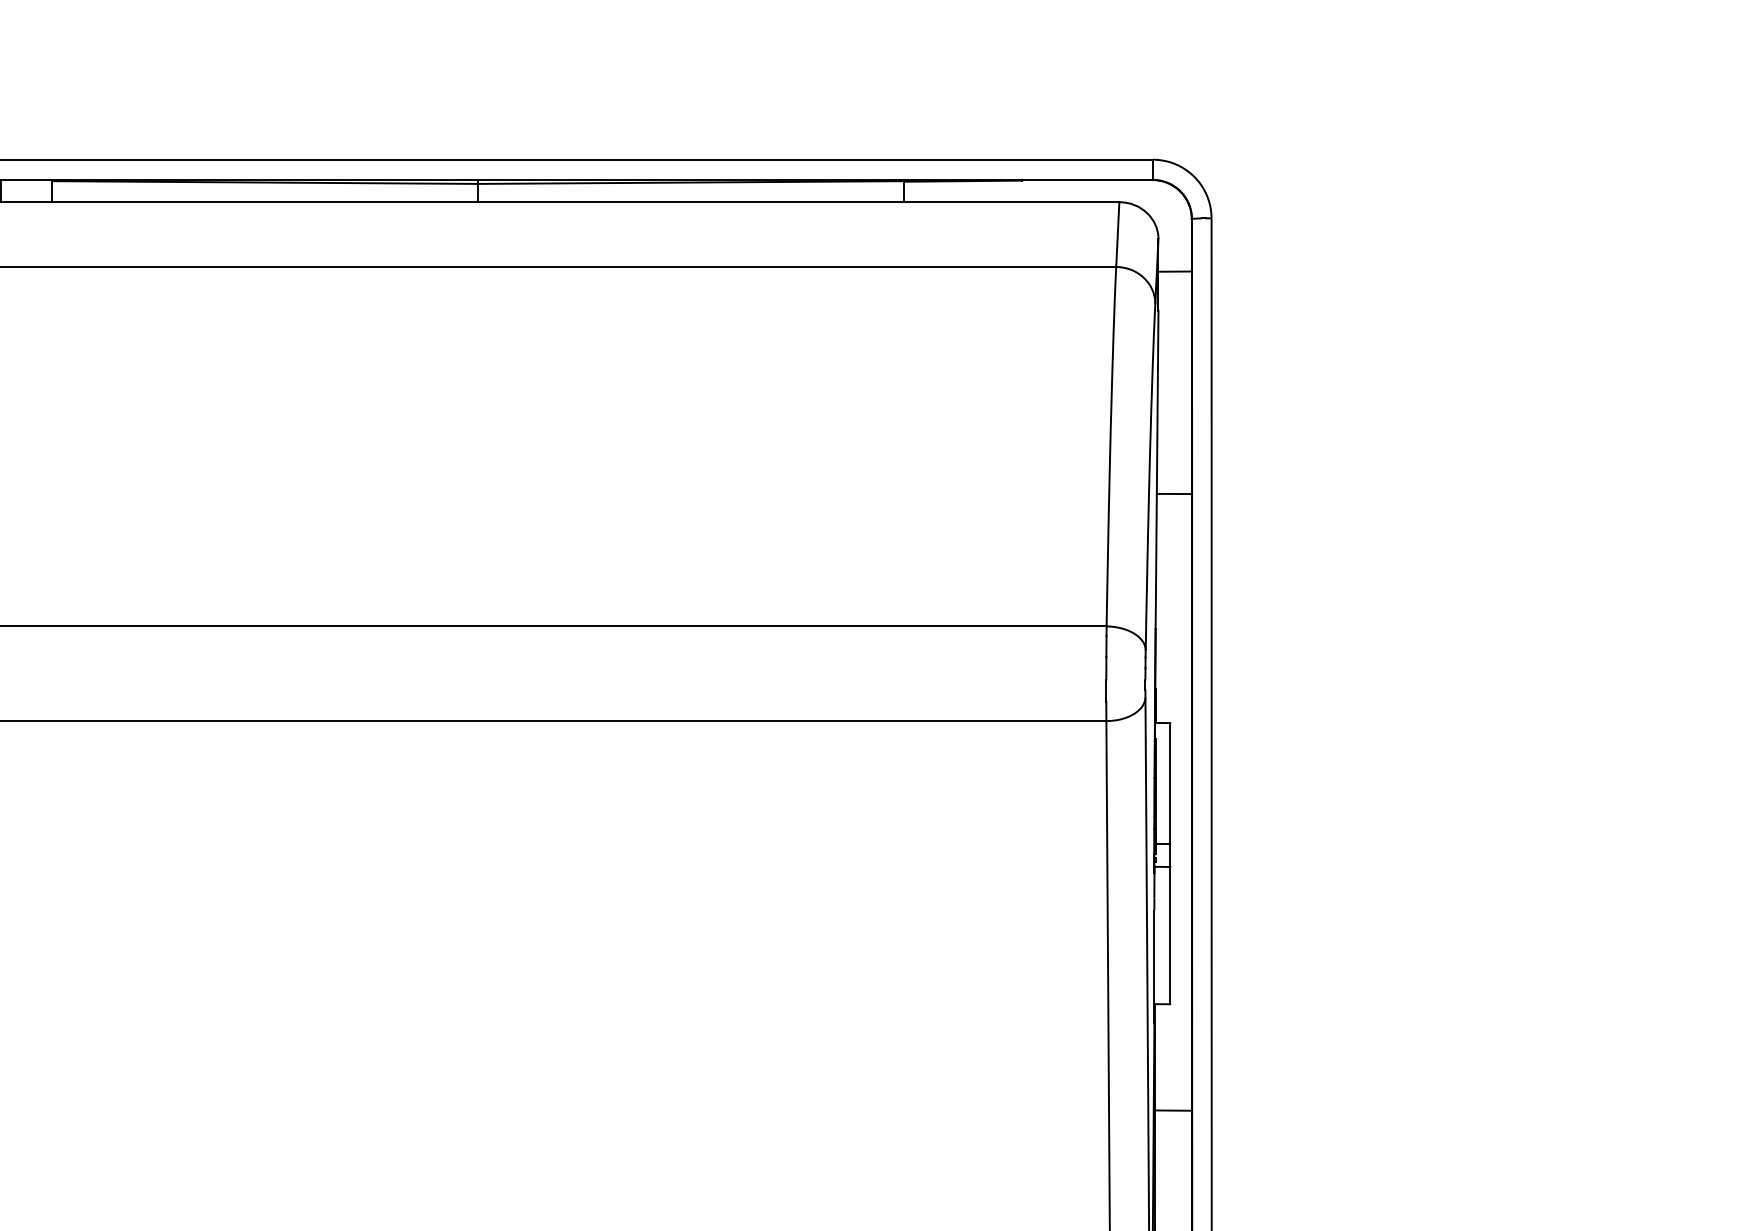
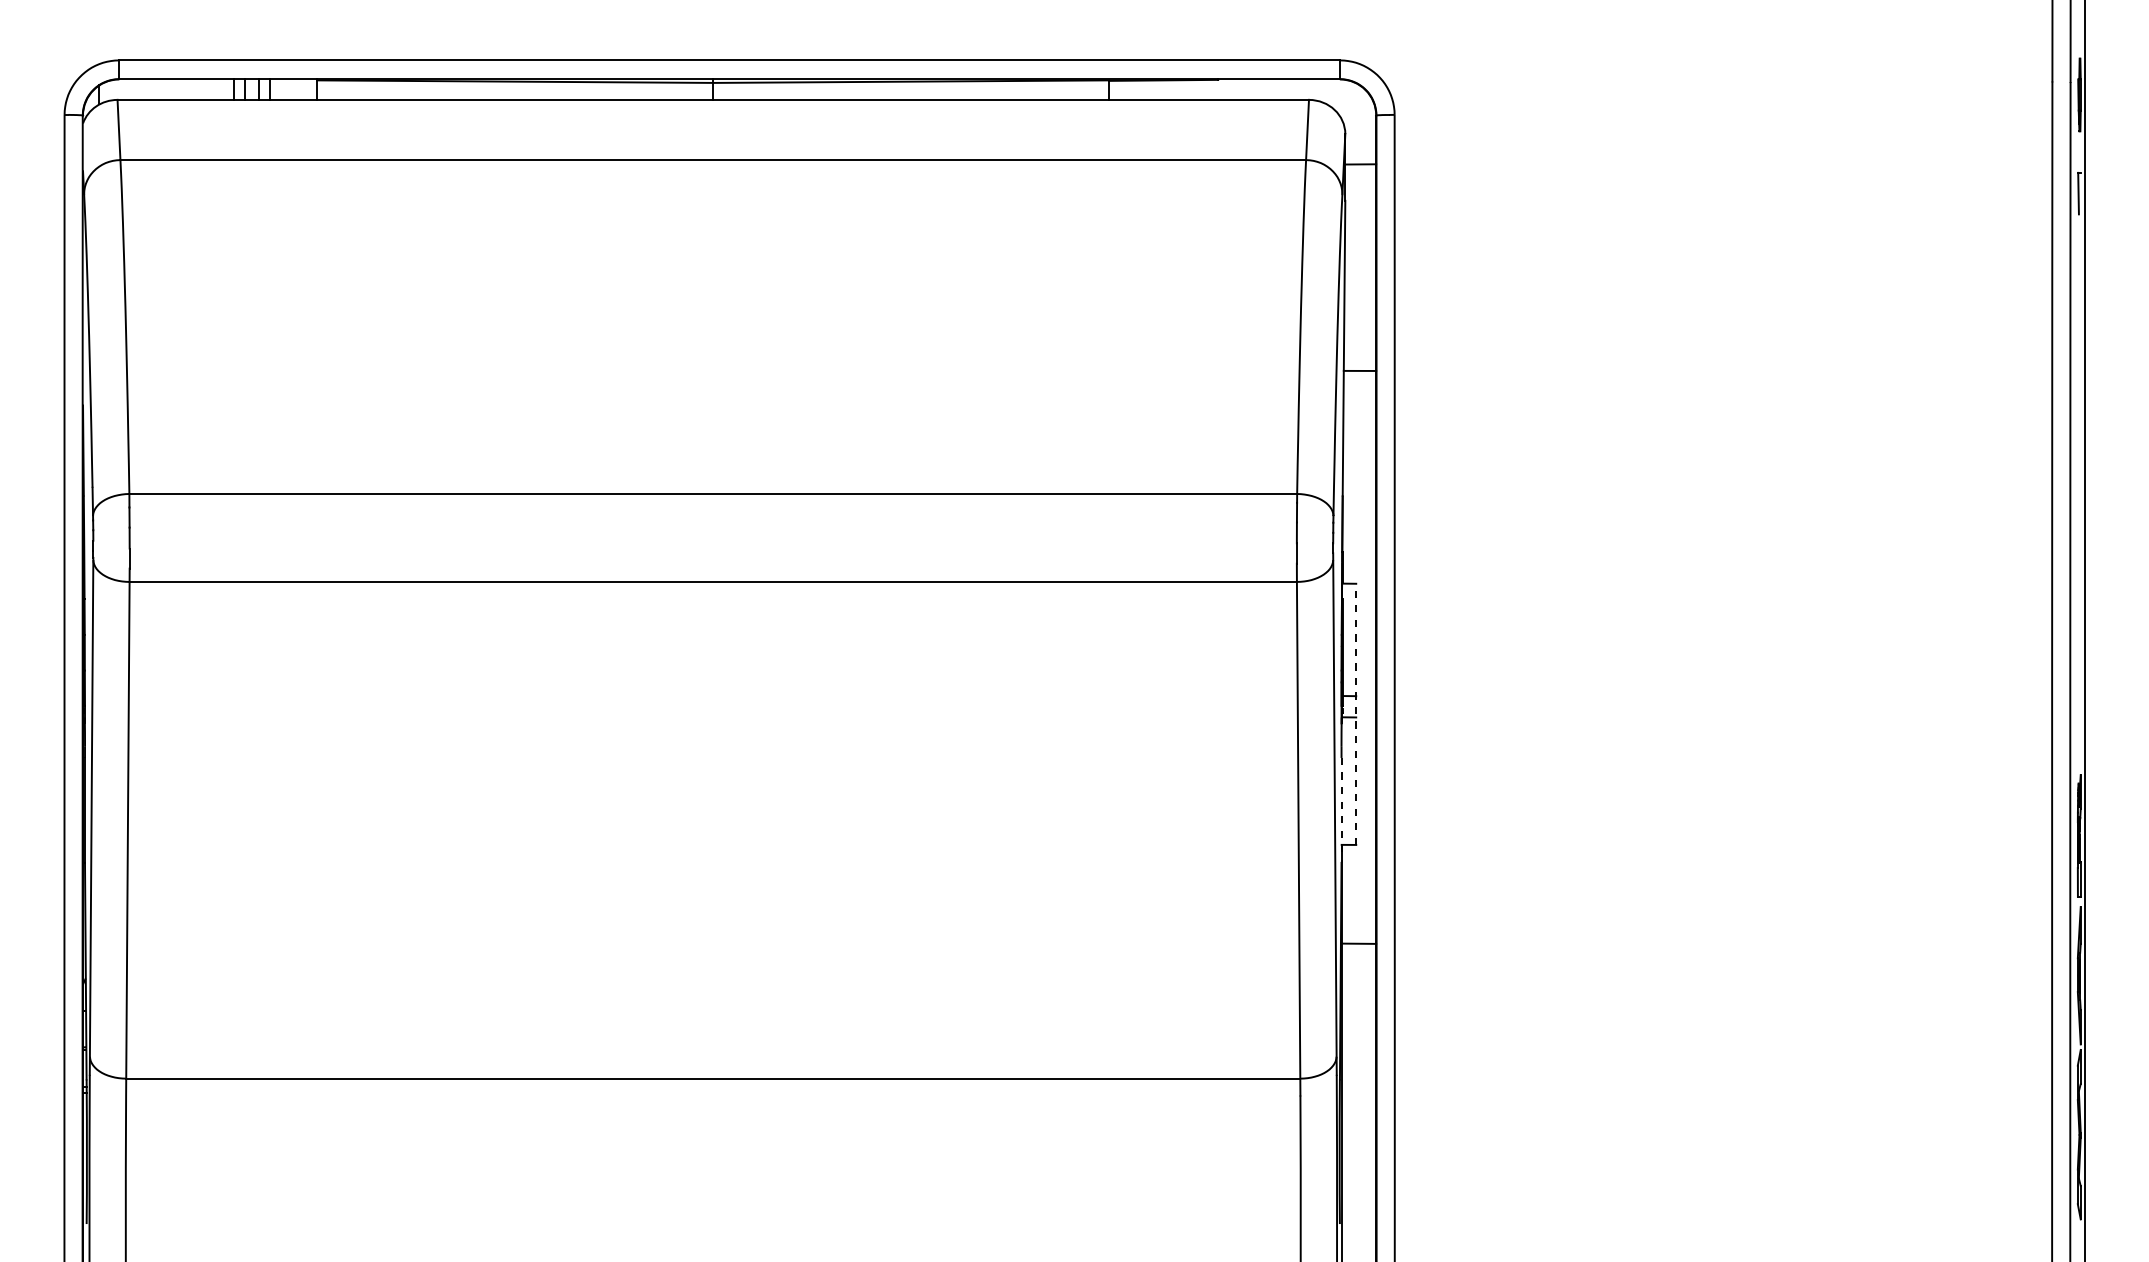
line: (1170, 863) -> (1356, 714), solid -> dashed
line: (1154, 967) -> (1341, 810), solid -> dashed

